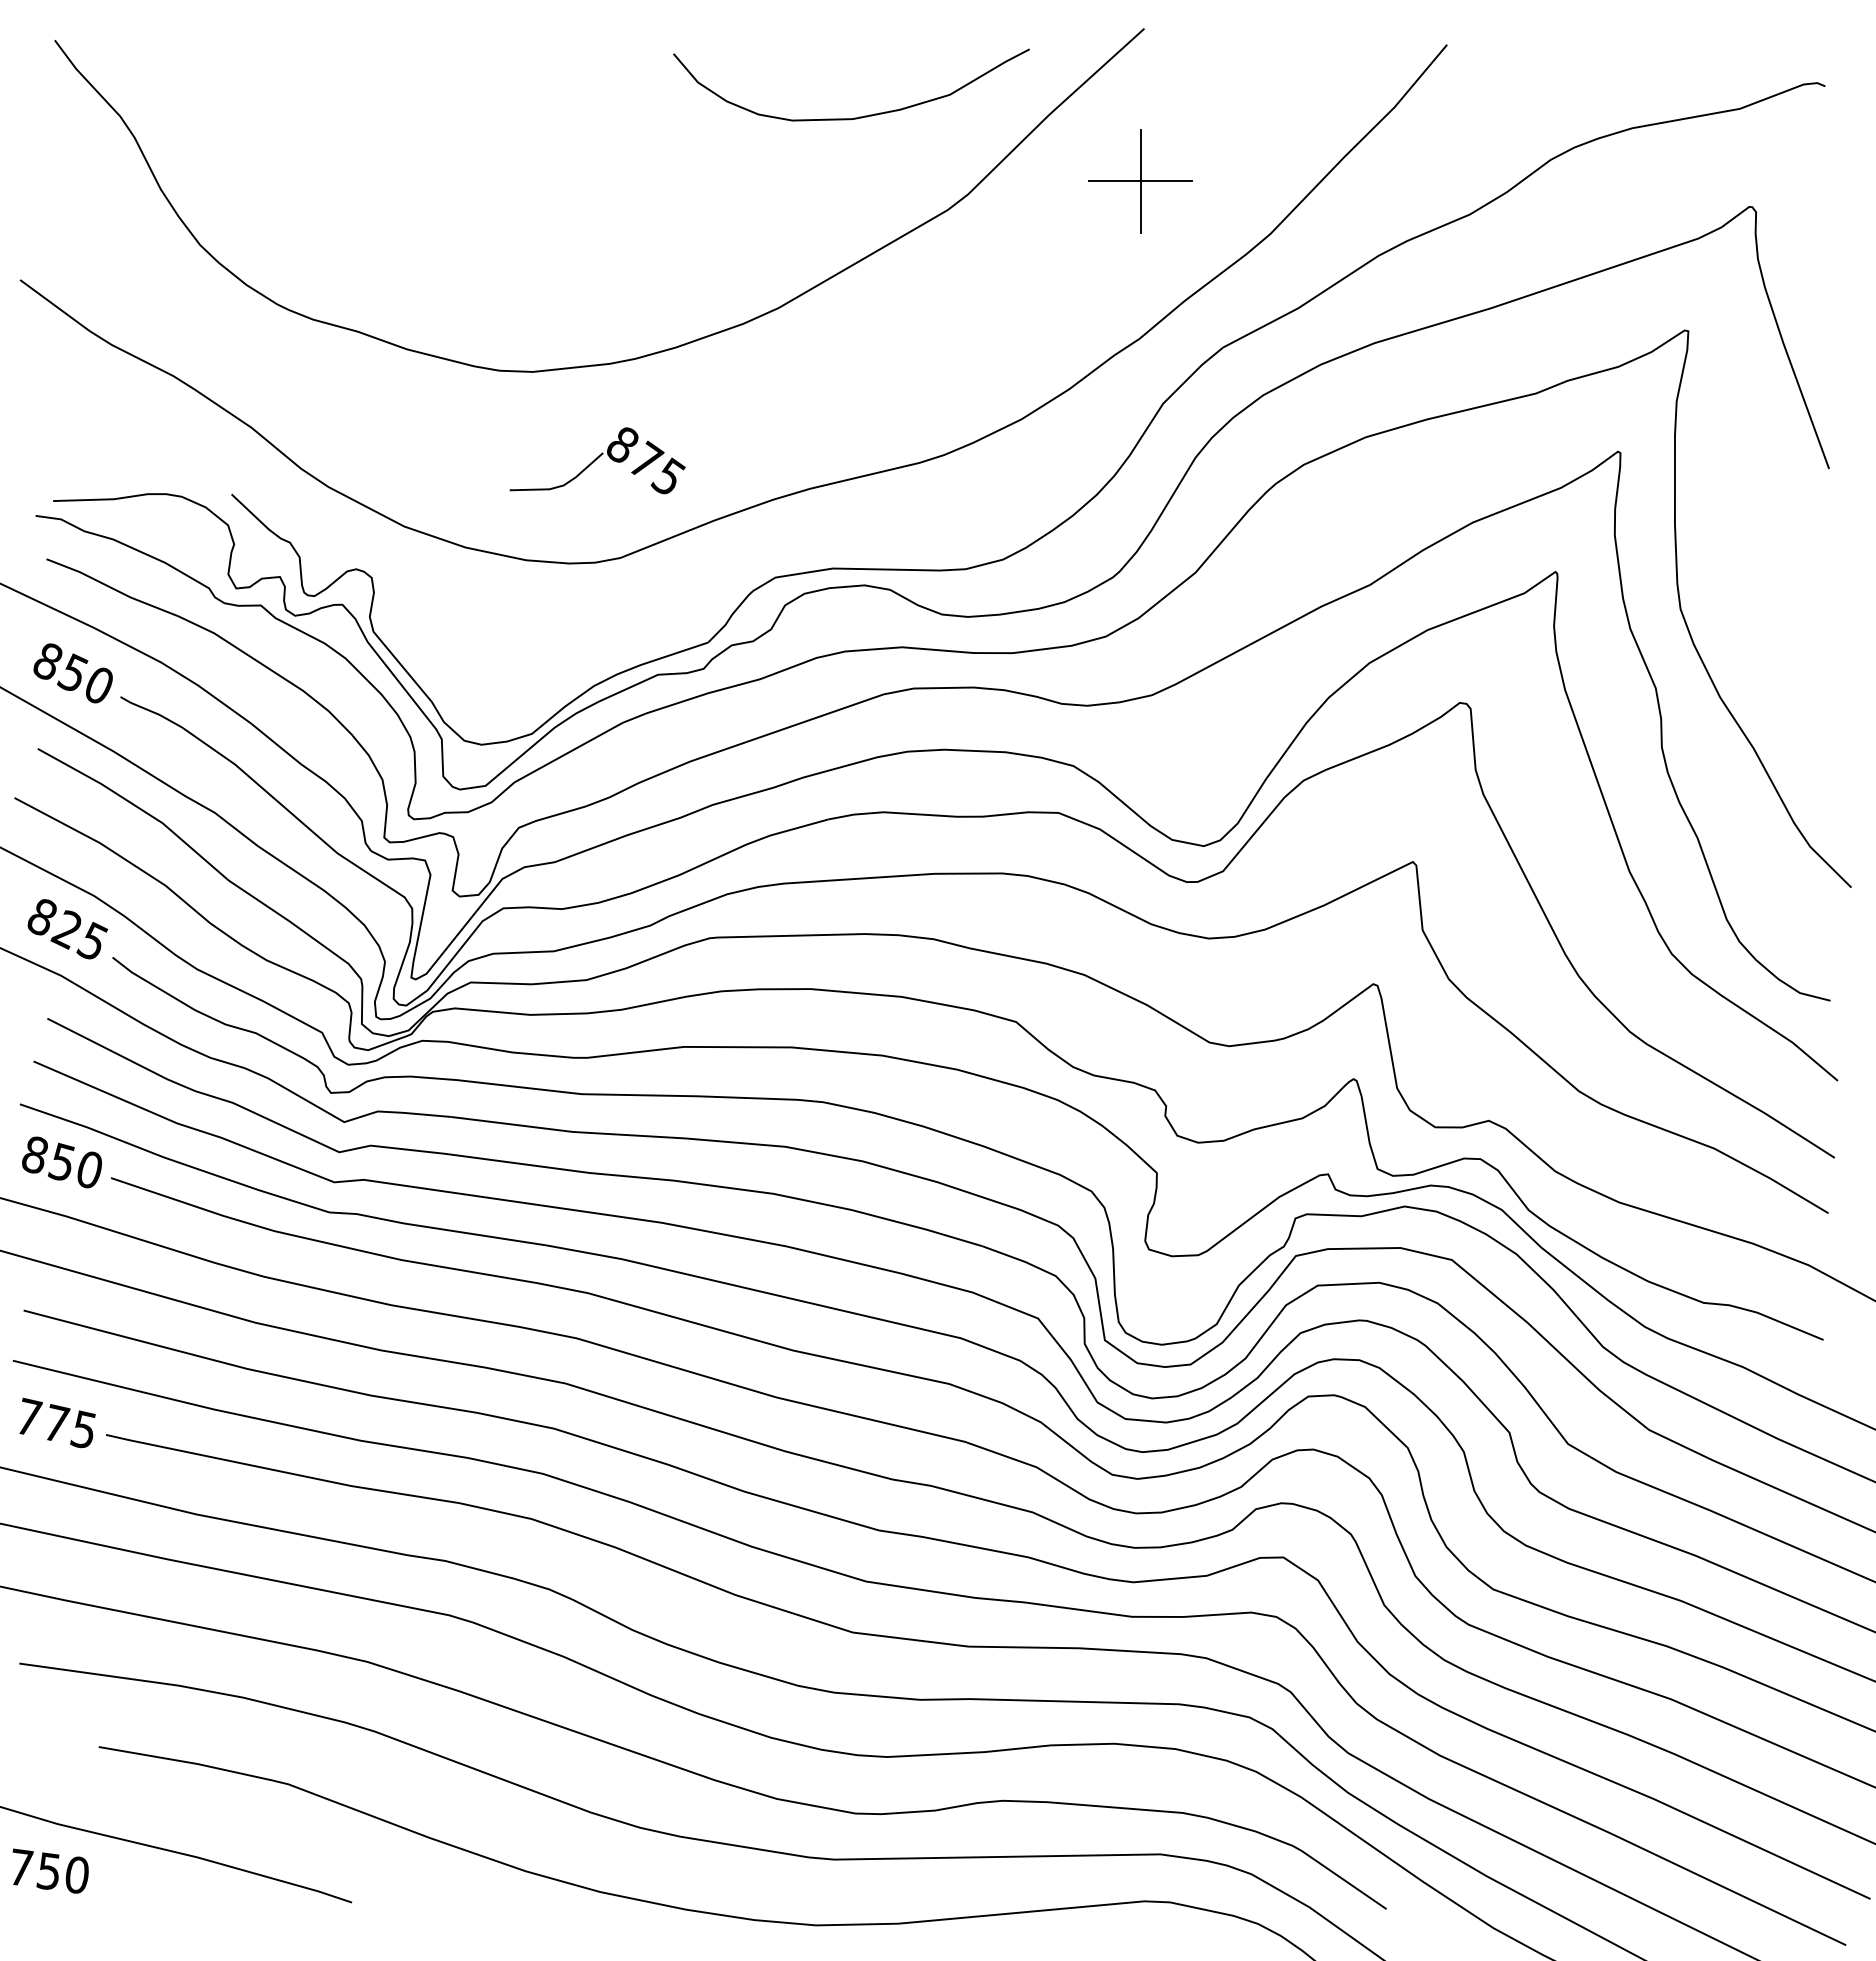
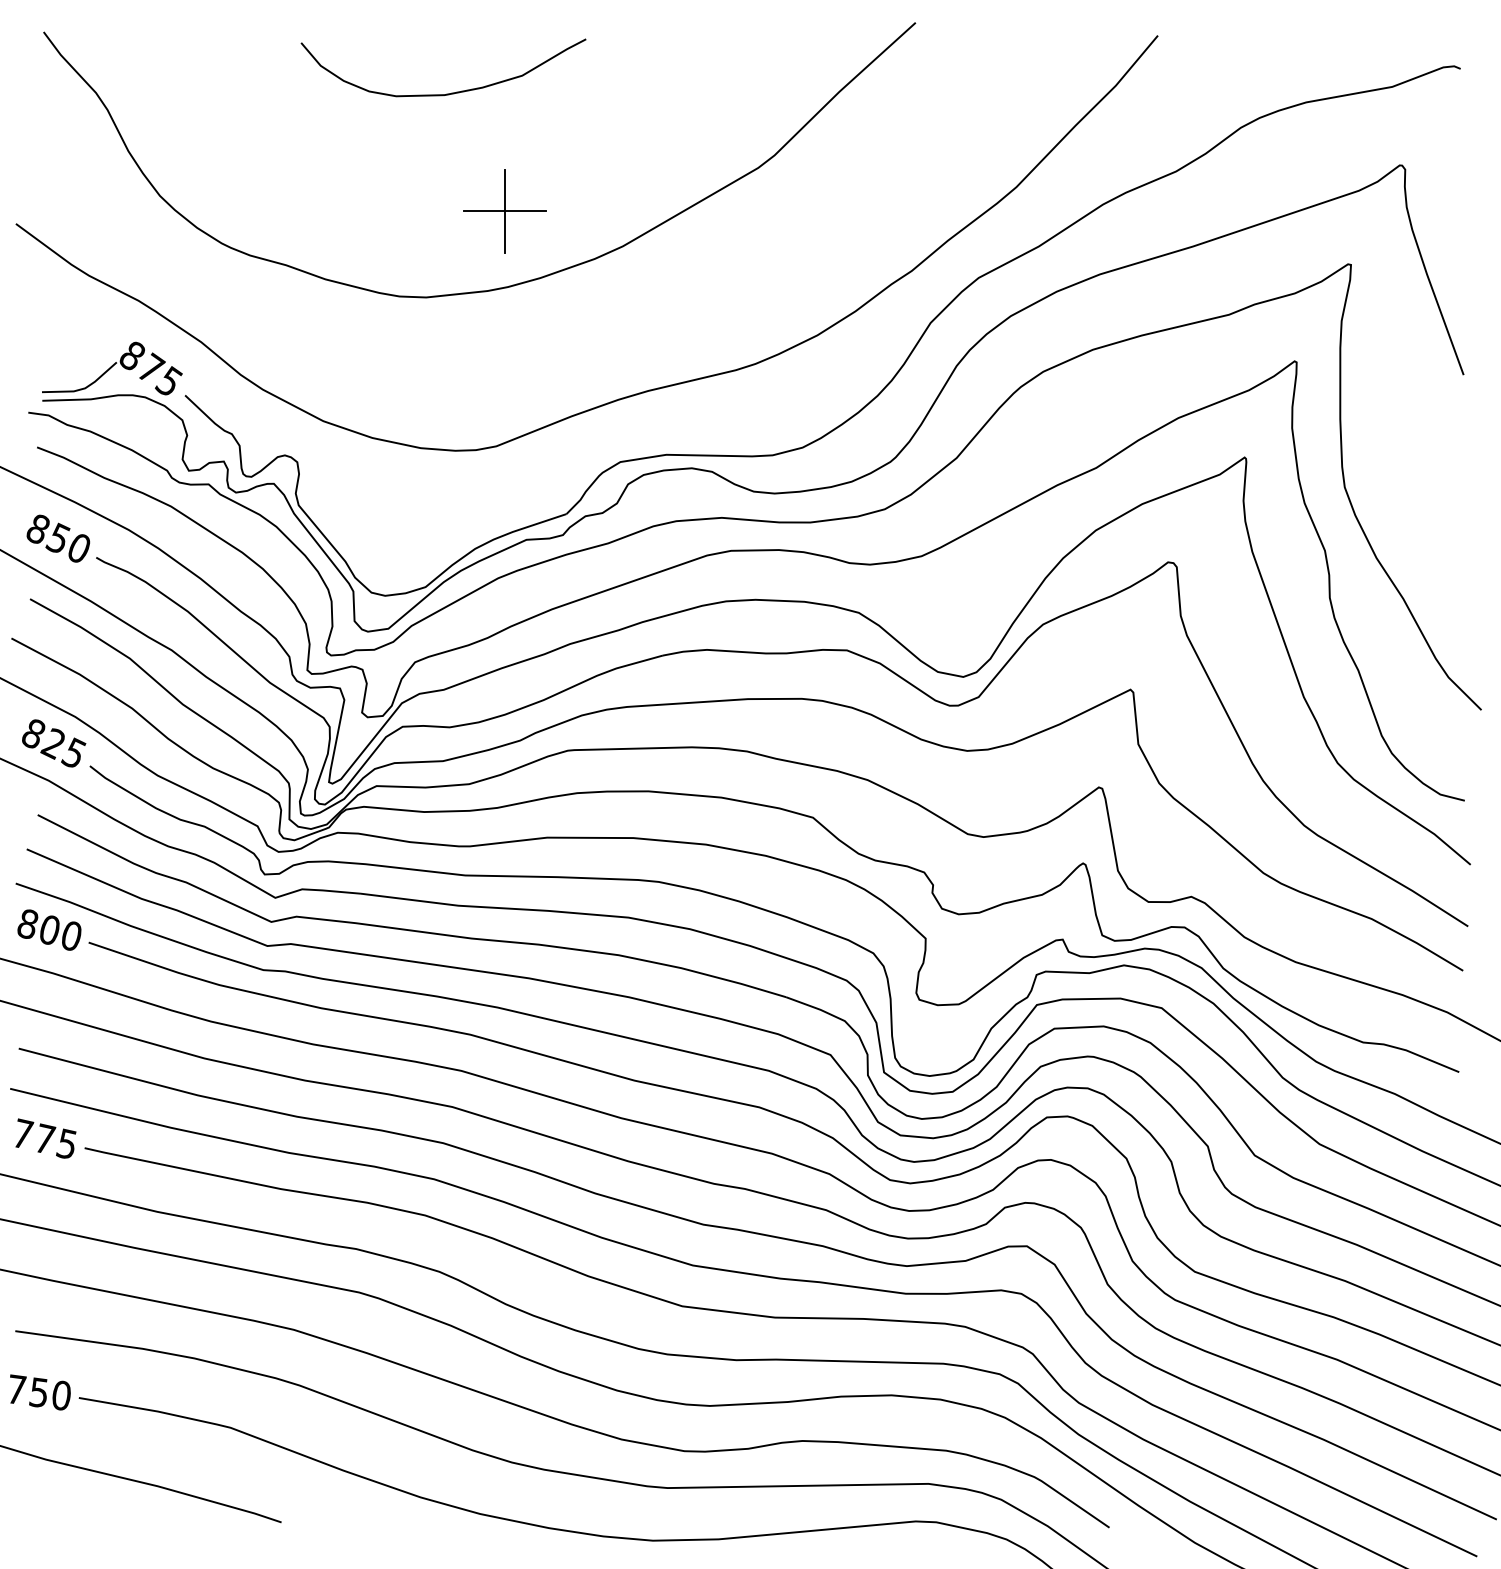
curve: (859, 116) -> (449, 93), moved
part: (1140, 181) -> (505, 211), moved
part: (597, 460) -> (112, 368), moved
text: (61, 1161) -> (49, 929), 850 -> 800
text: (50, 1870) -> (40, 1391), moved

